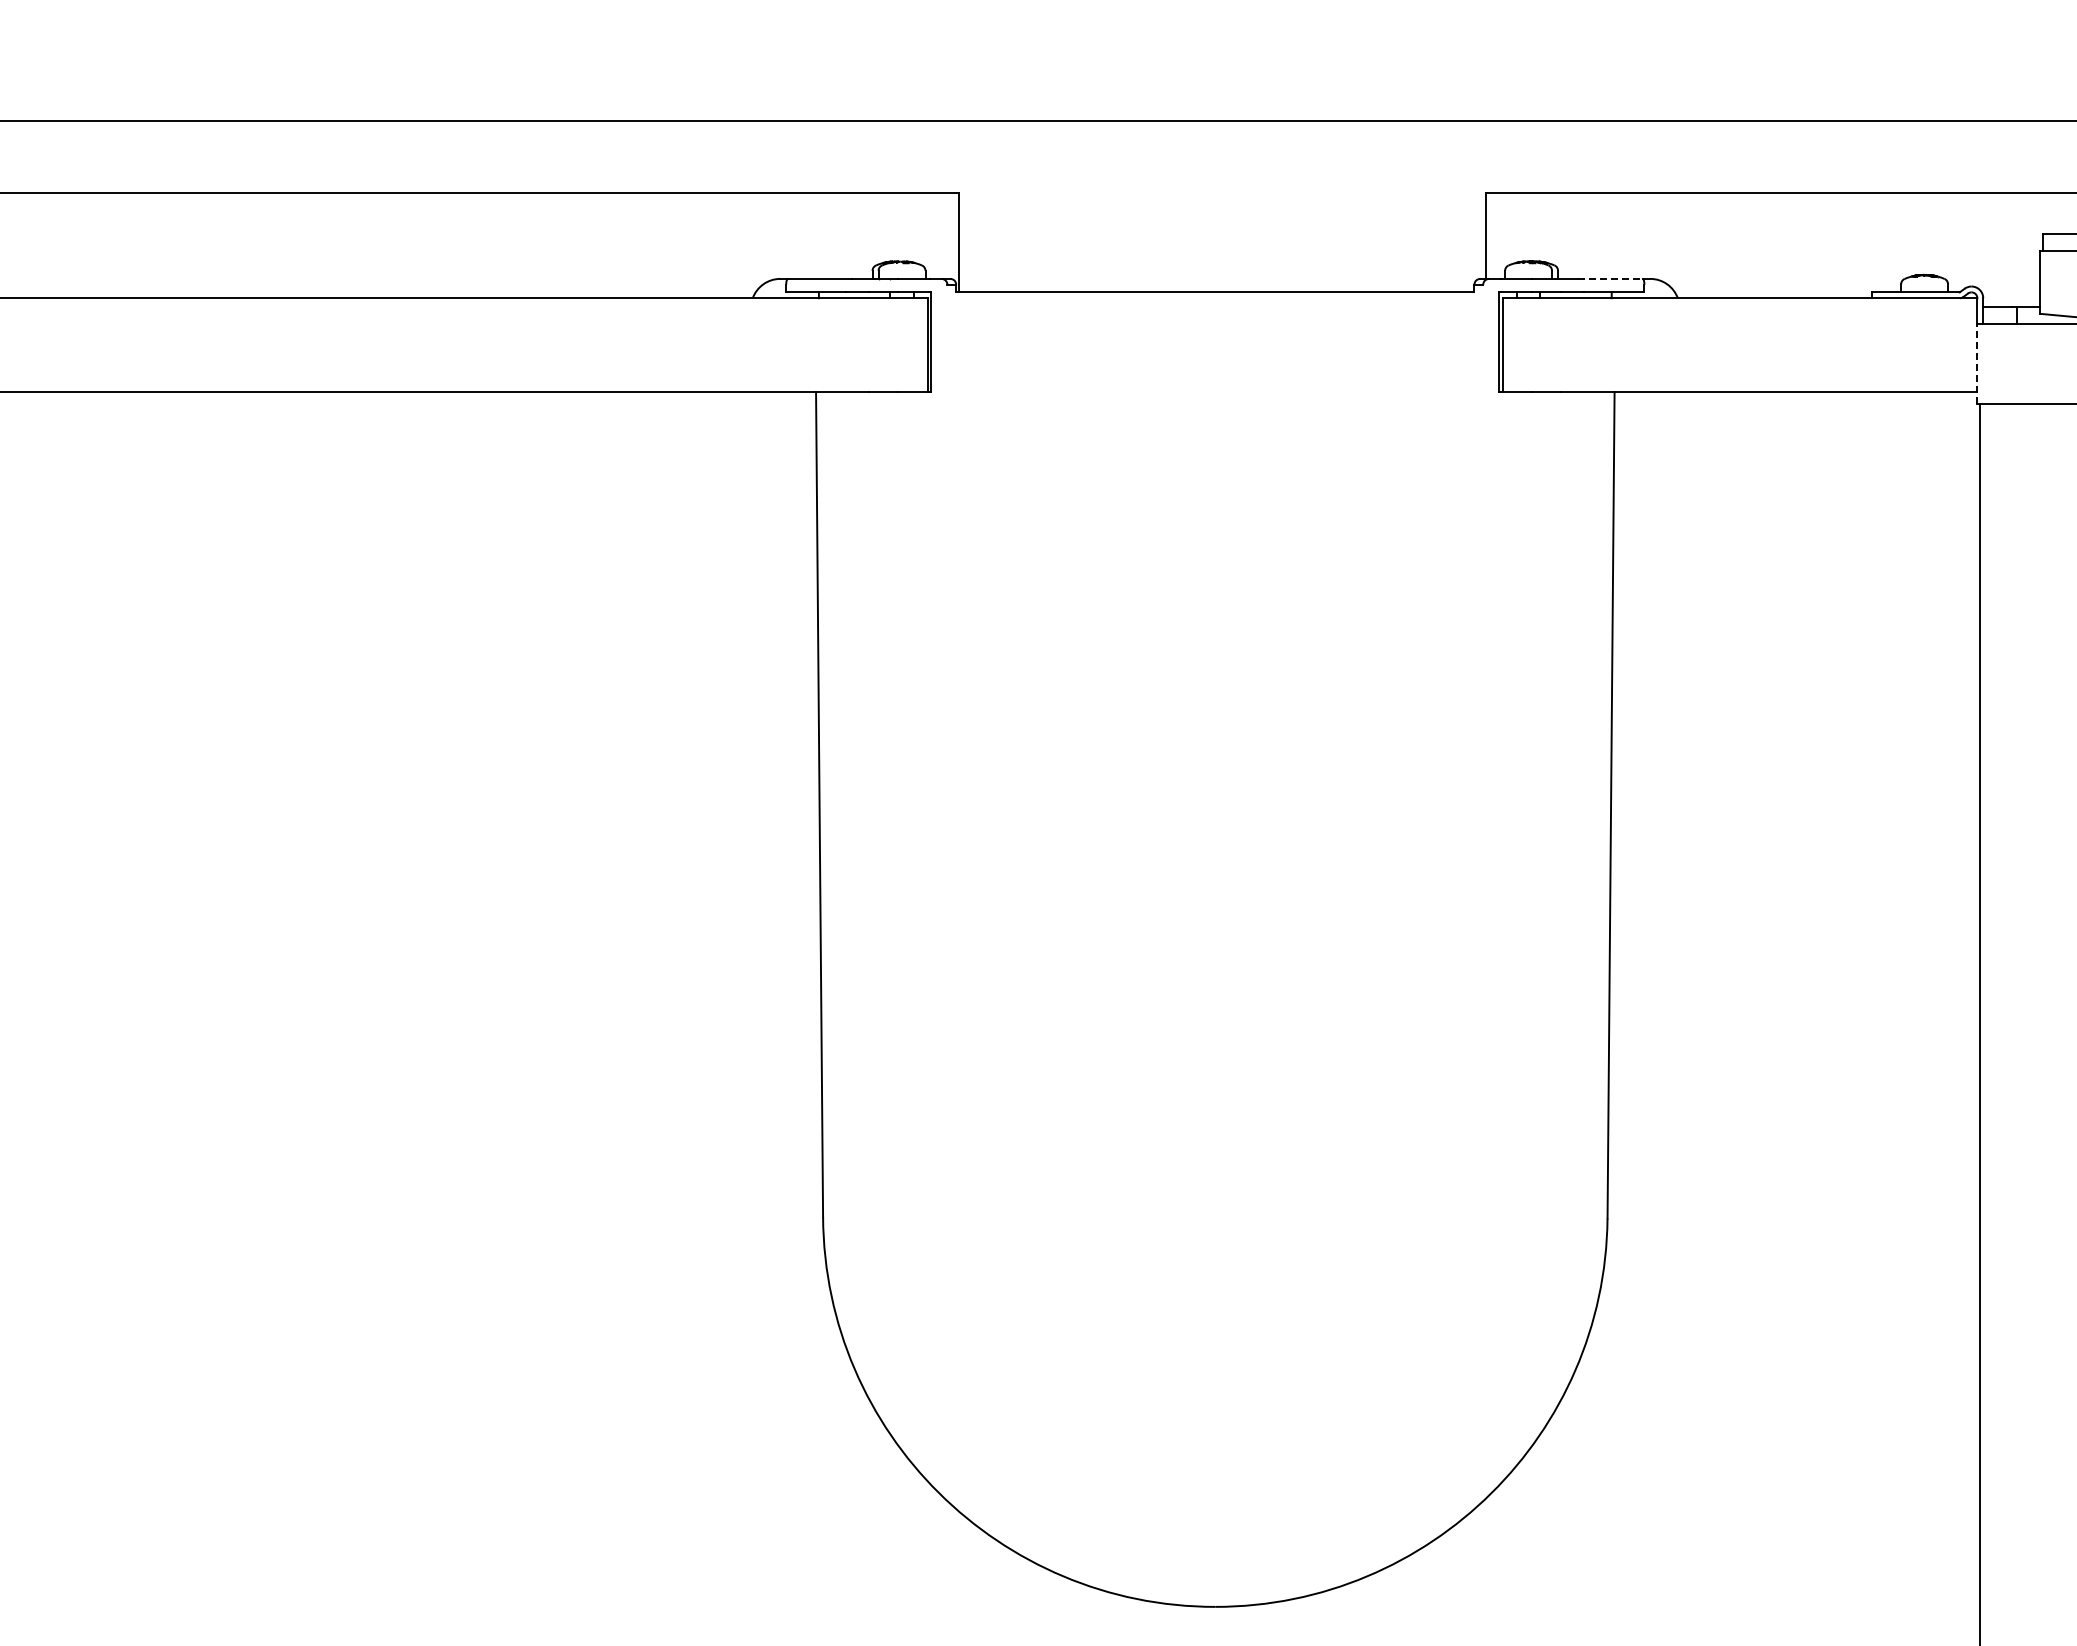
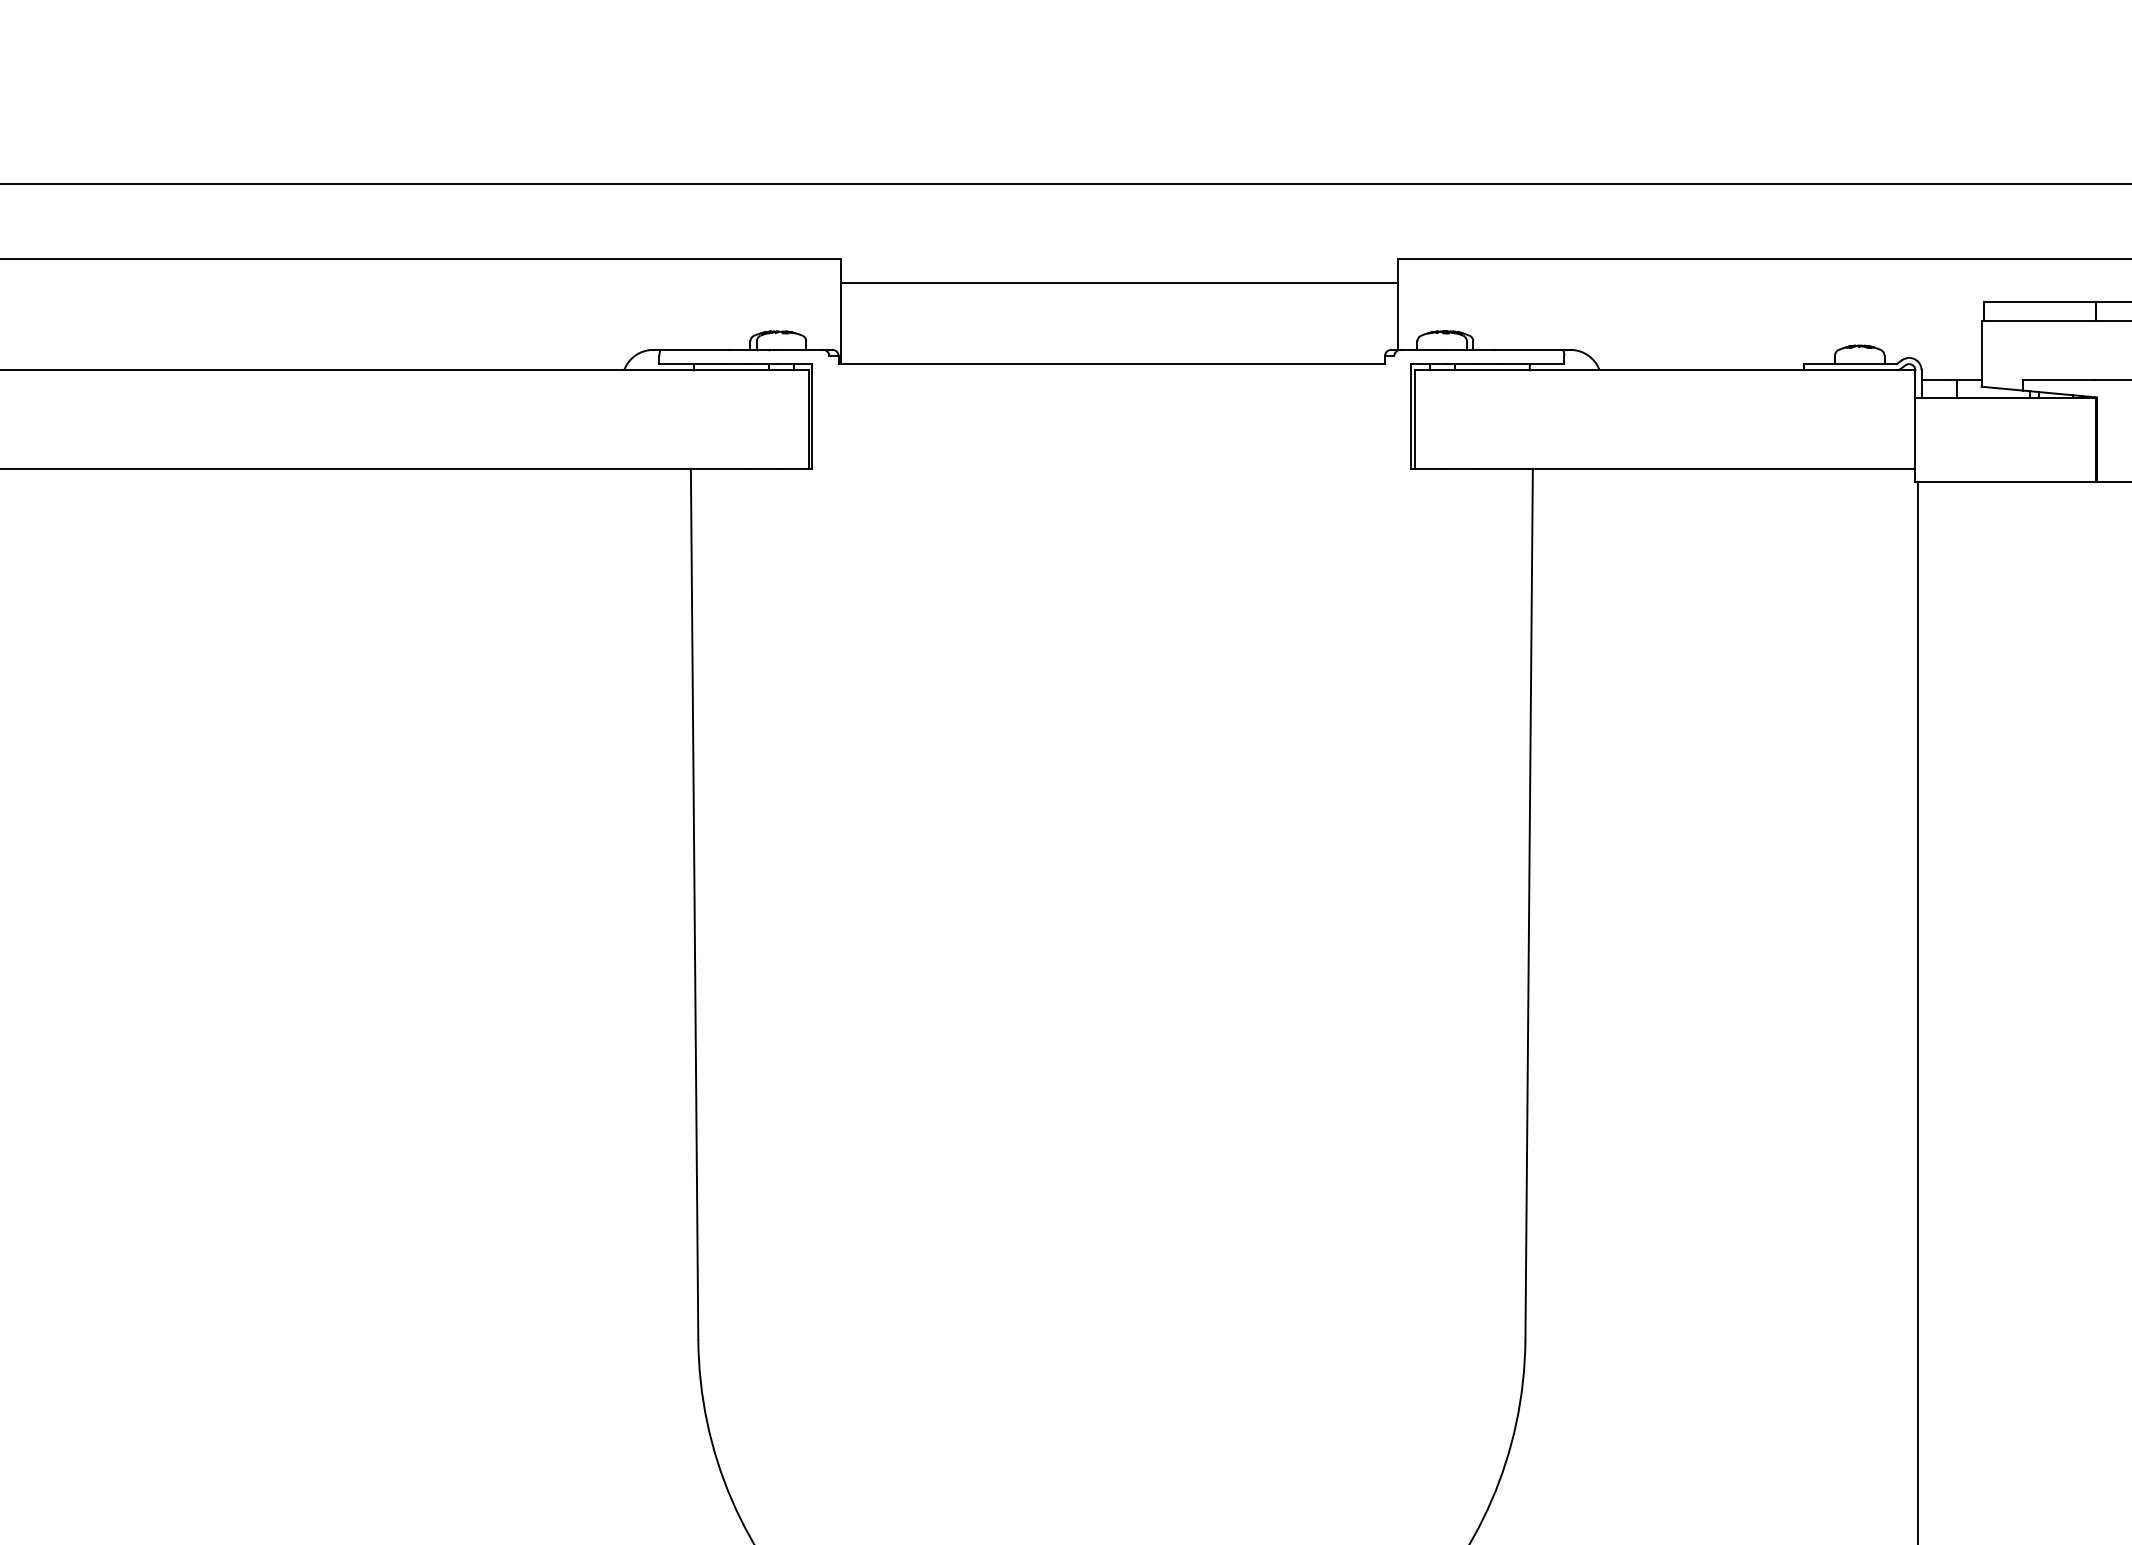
line: (1222, 215) -> (1119, 283), added
line: (1611, 278) -> (1529, 349), dashed -> solid
line: (1977, 363) -> (1915, 439), dashed -> solid

